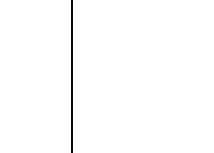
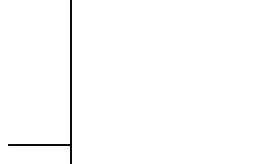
line: (40, 134) -> (39, 144), added

